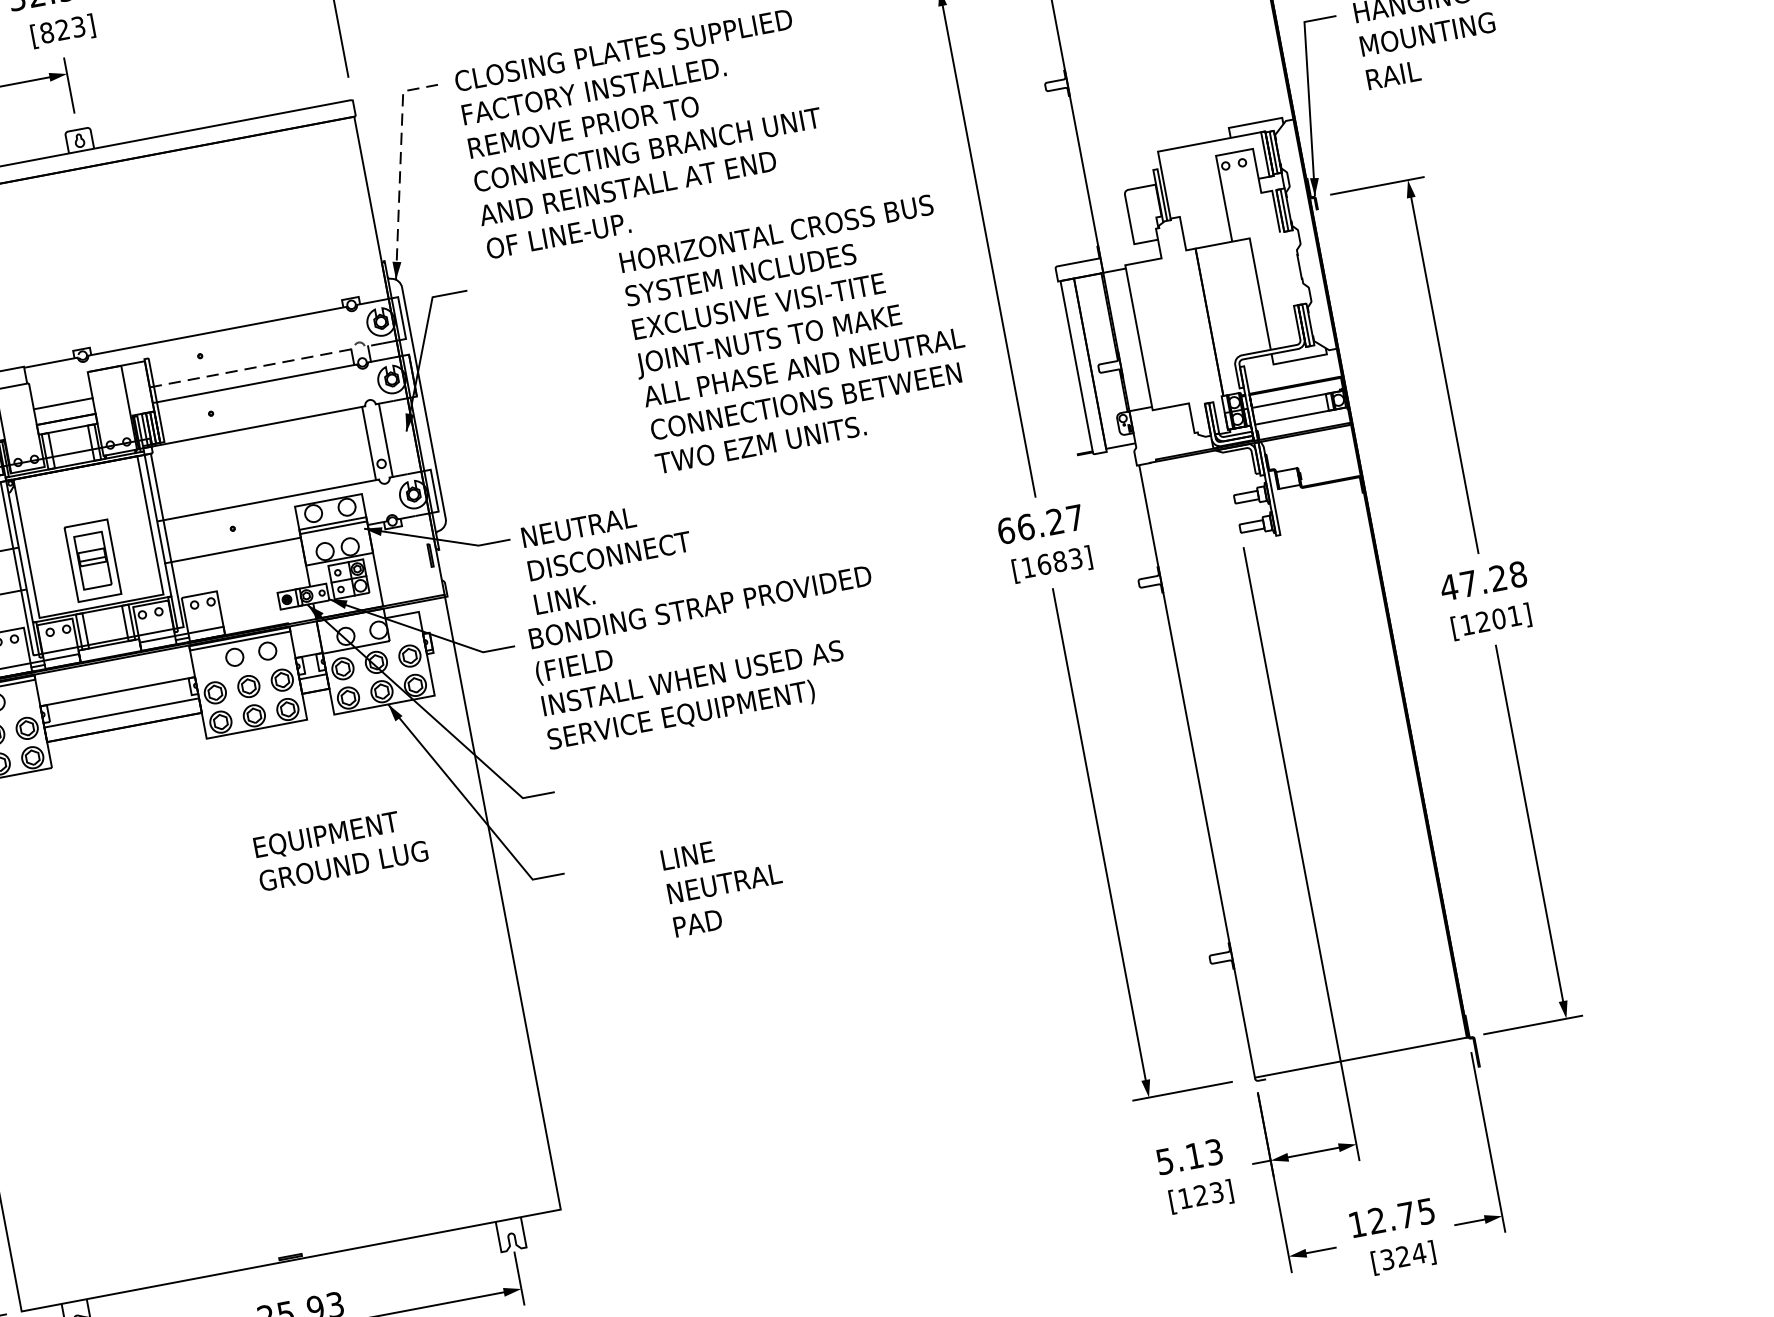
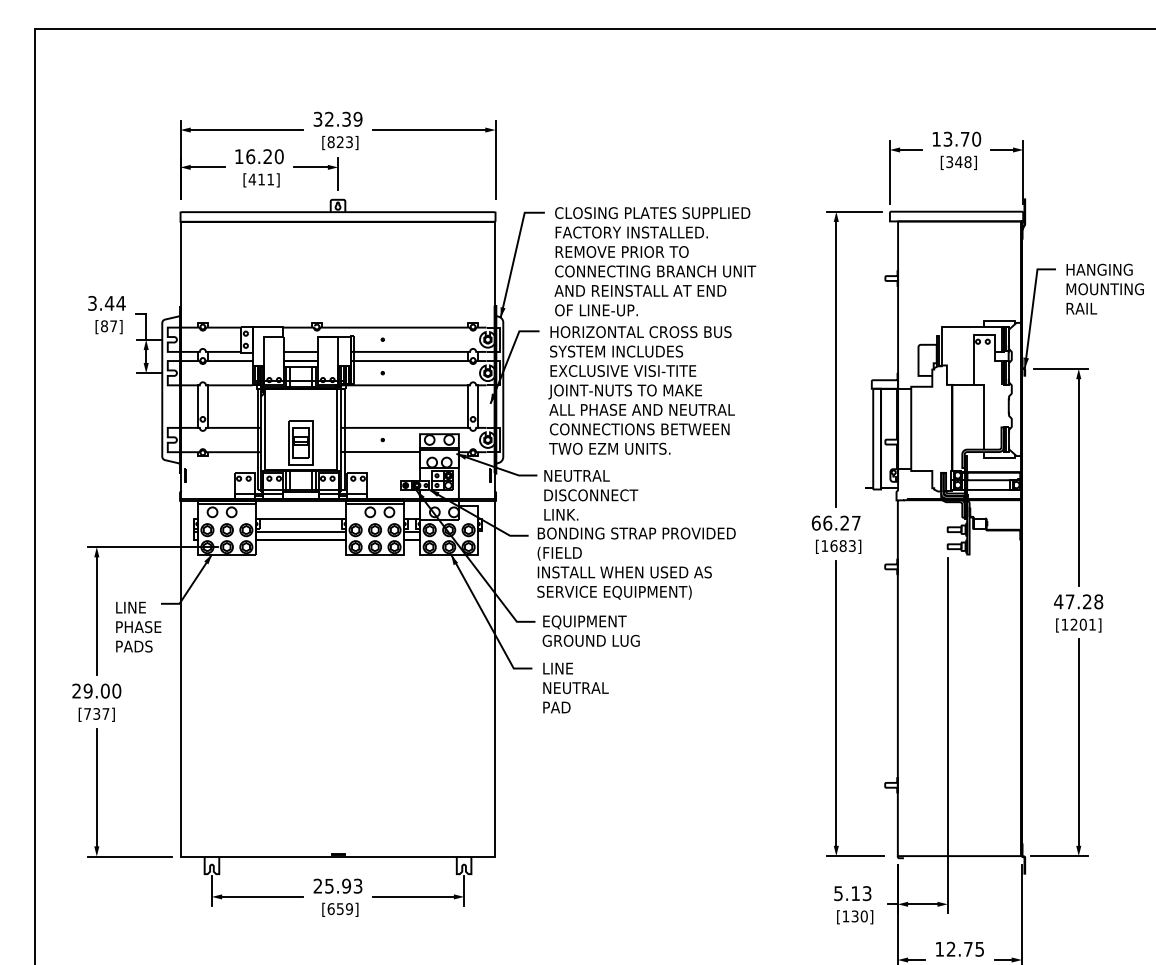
line: (400, 166) -> (515, 254), dashed -> solid
text: (796, 334) -> (641, 390), moved
line: (284, 361) -> (429, 351), dashed -> solid
text: (339, 848) -> (590, 630), moved
text: (723, 882) -> (575, 687), moved
text: (1208, 1194) -> (859, 916), [123] -> [130]

